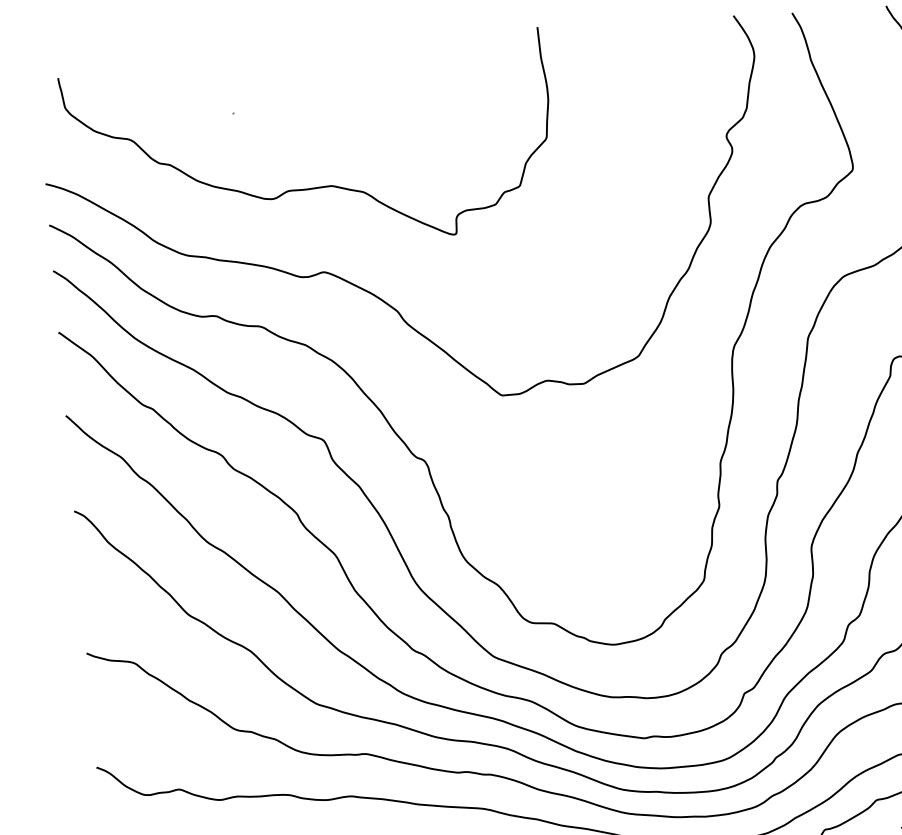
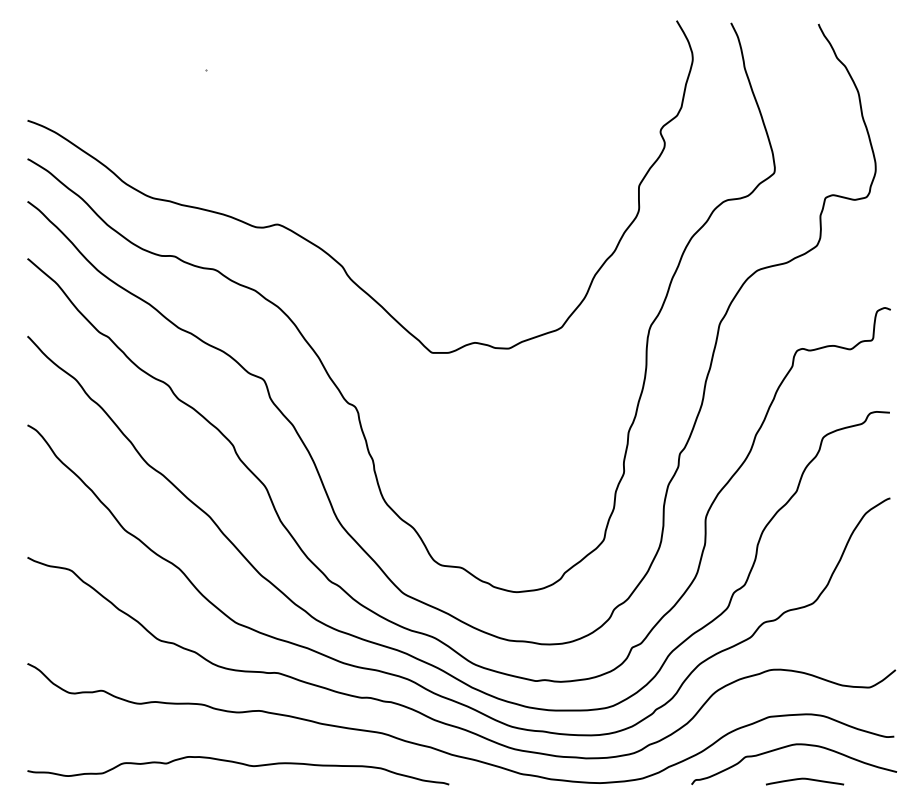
curve: (312, 187) -> (273, 145), removed

